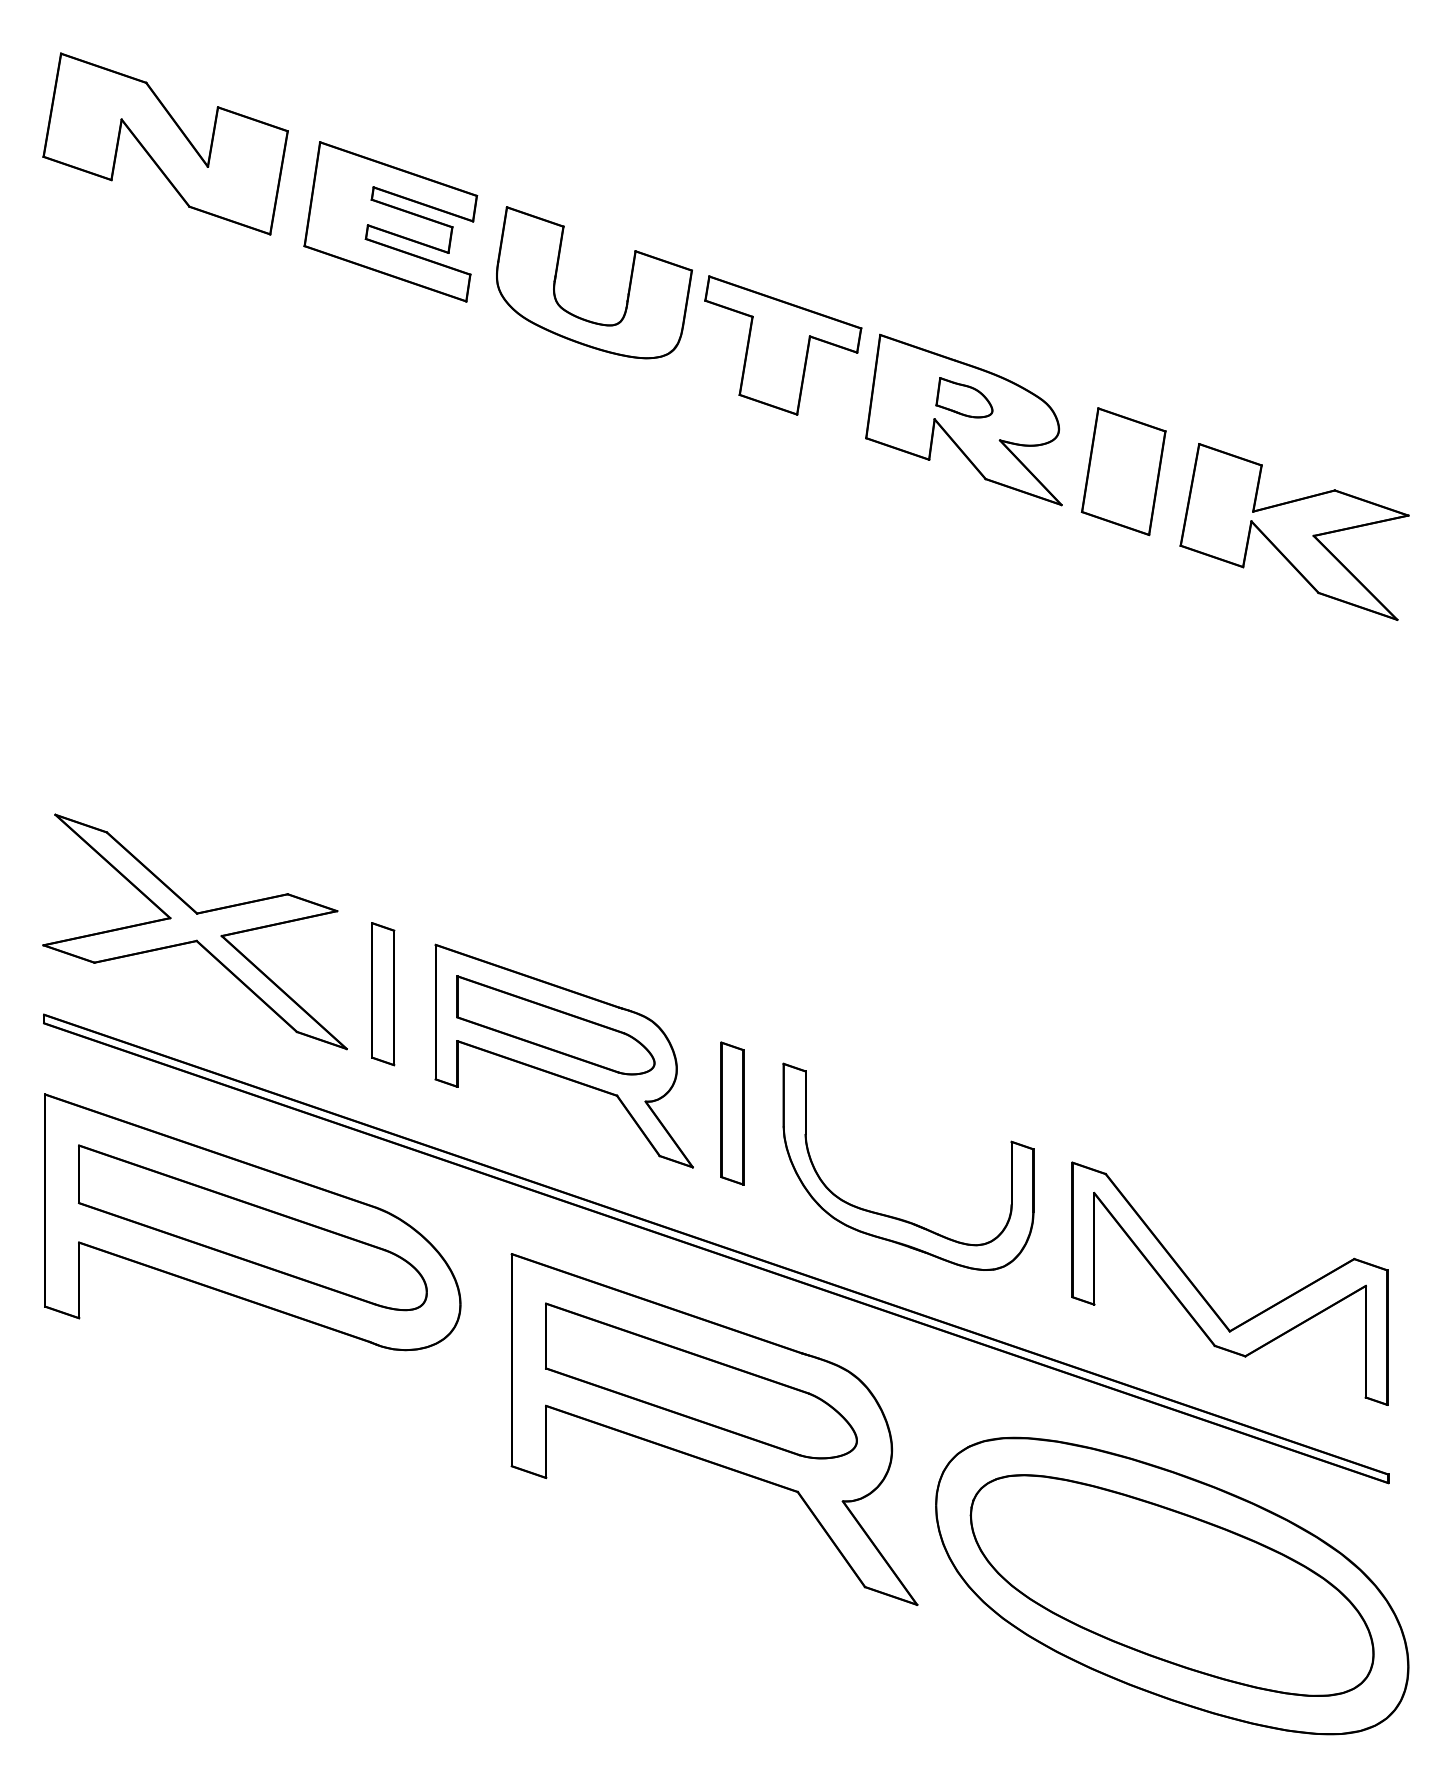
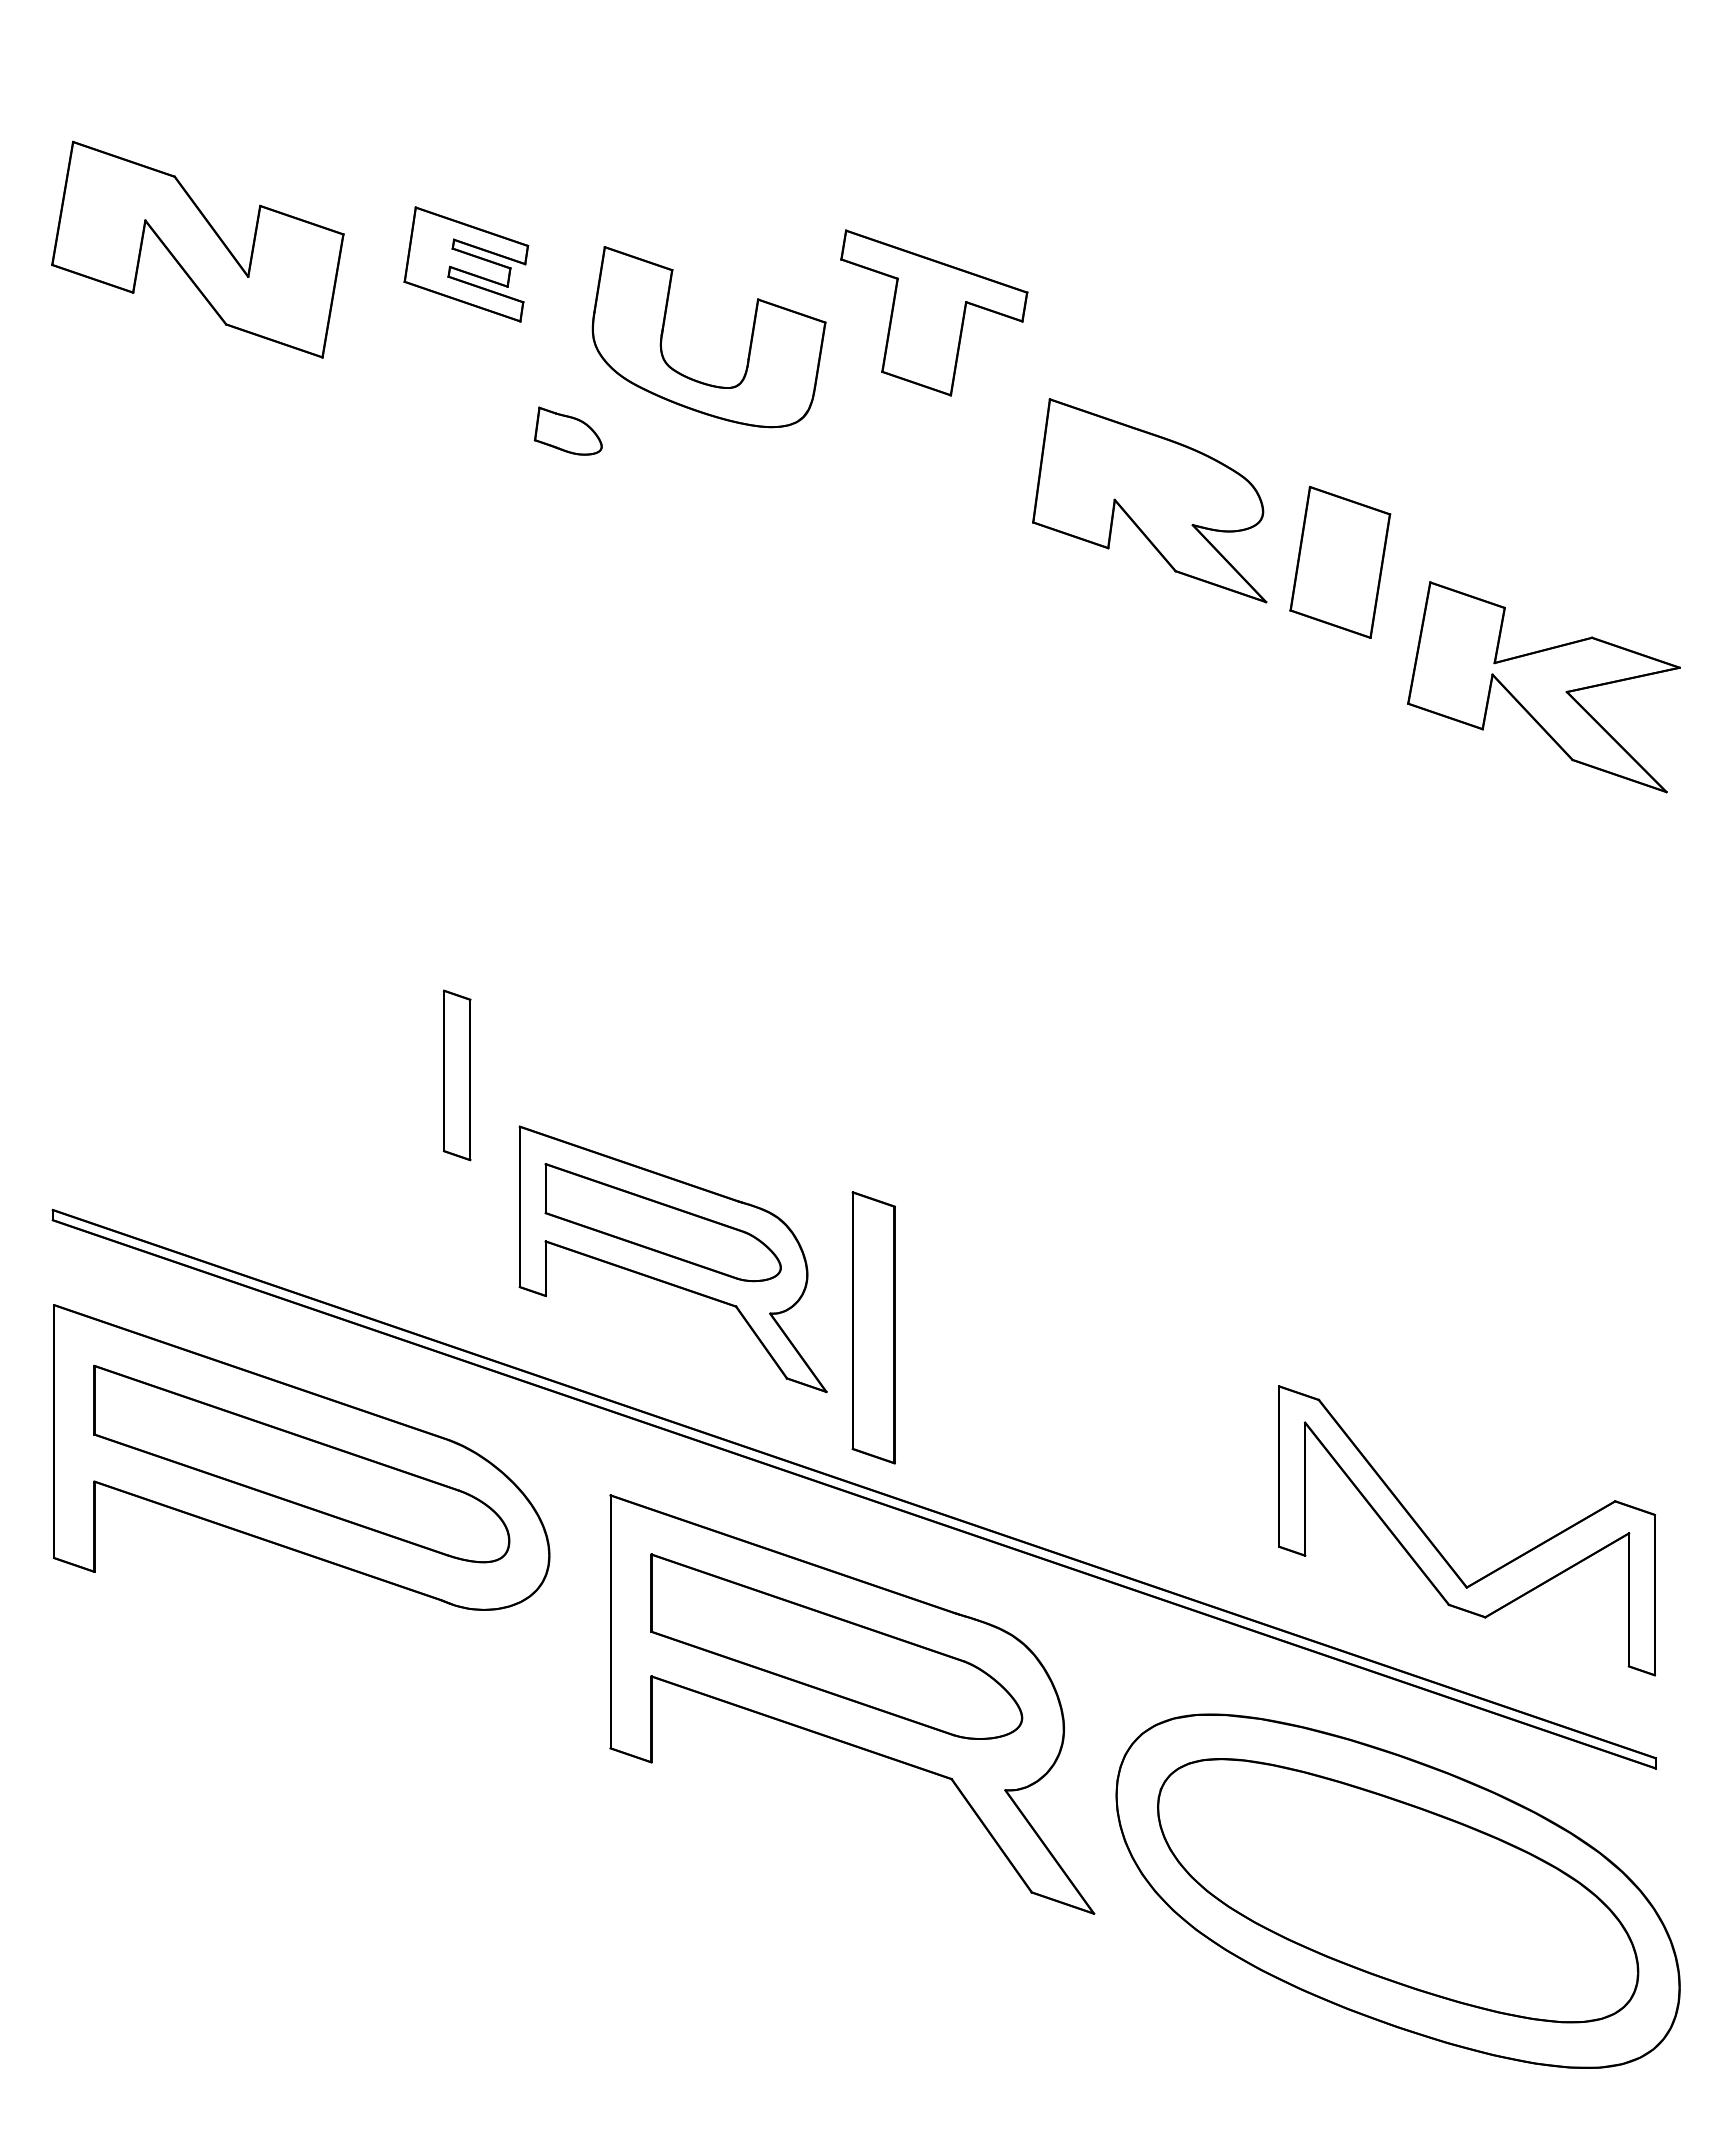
part: (165, 143) -> (197, 249), moved
part: (390, 221) -> (466, 264), size x0.6
part: (783, 345) -> (934, 312), moved
part: (963, 397) -> (567, 430), moved
part: (1294, 532) -> (1543, 687), moved
part: (194, 931) -> (232, 1110), removed
part: (383, 994) -> (457, 1075), moved
part: (732, 1113) -> (873, 1327), size x1.6
part: (893, 1216) -> (1065, 1450), removed

